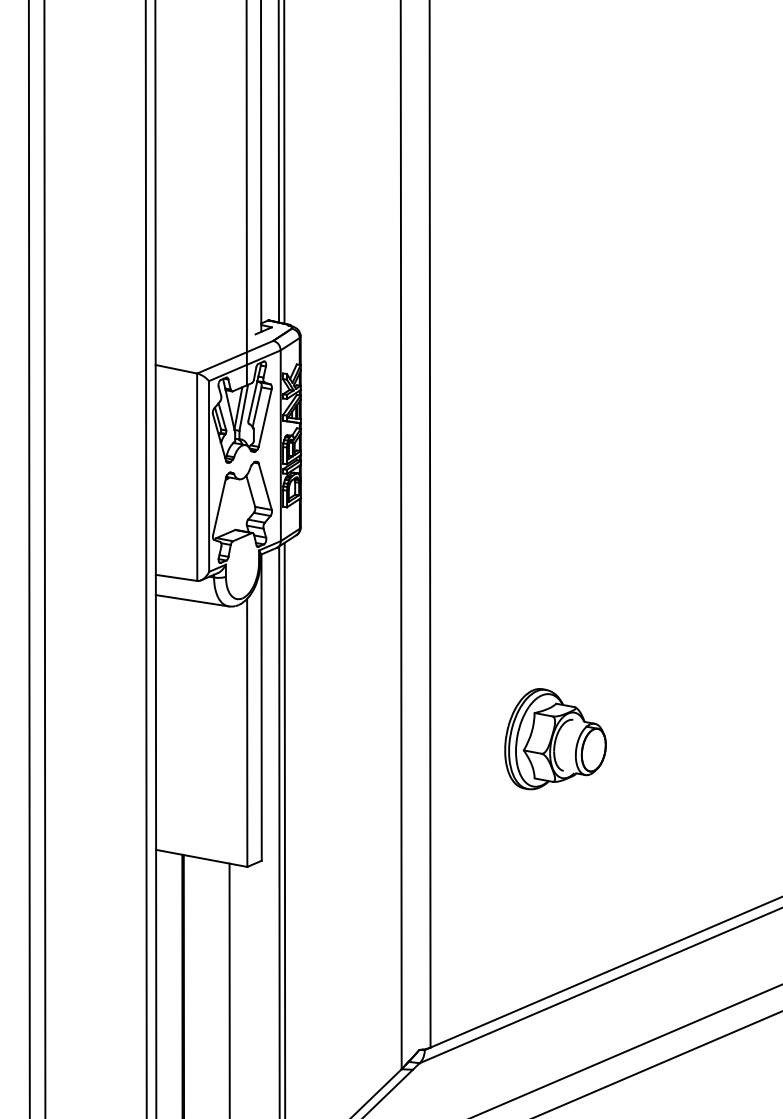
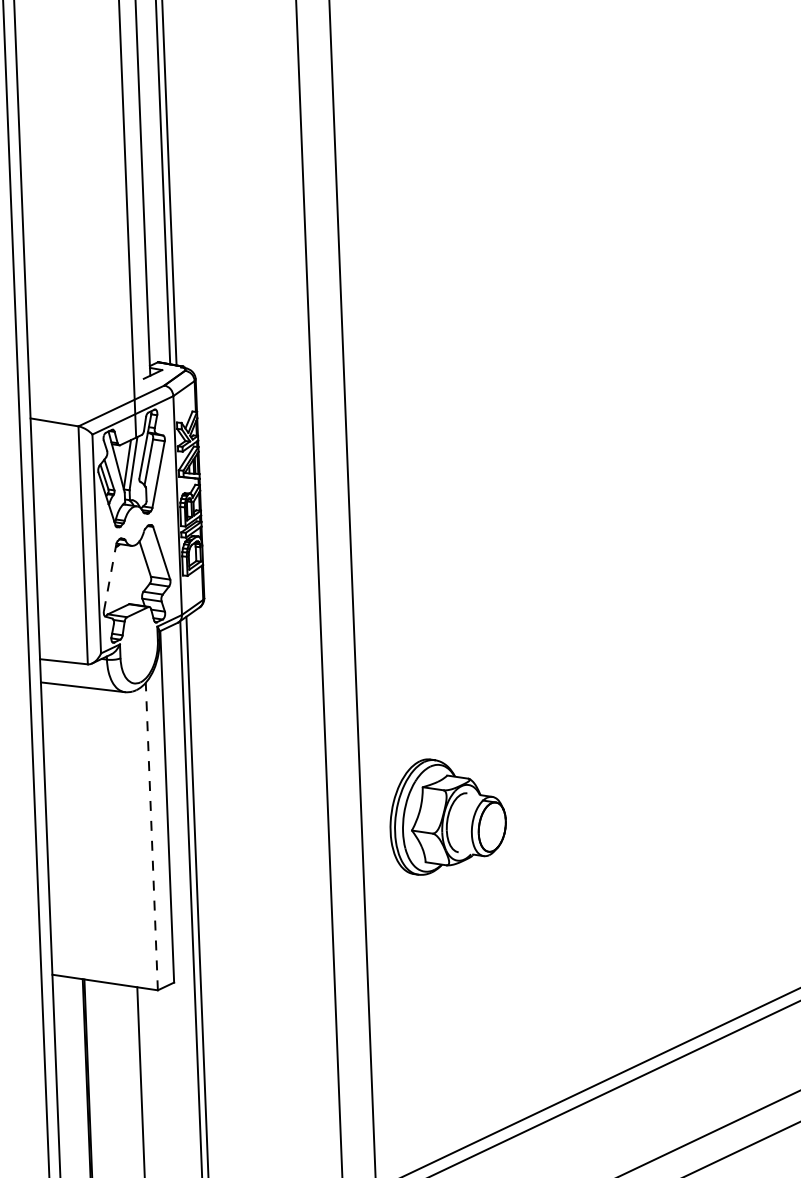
line: (219, 506) -> (110, 577), solid -> dashed
line: (247, 732) -> (152, 836), solid -> dashed
part: (555, 739) -> (447, 816), moved

